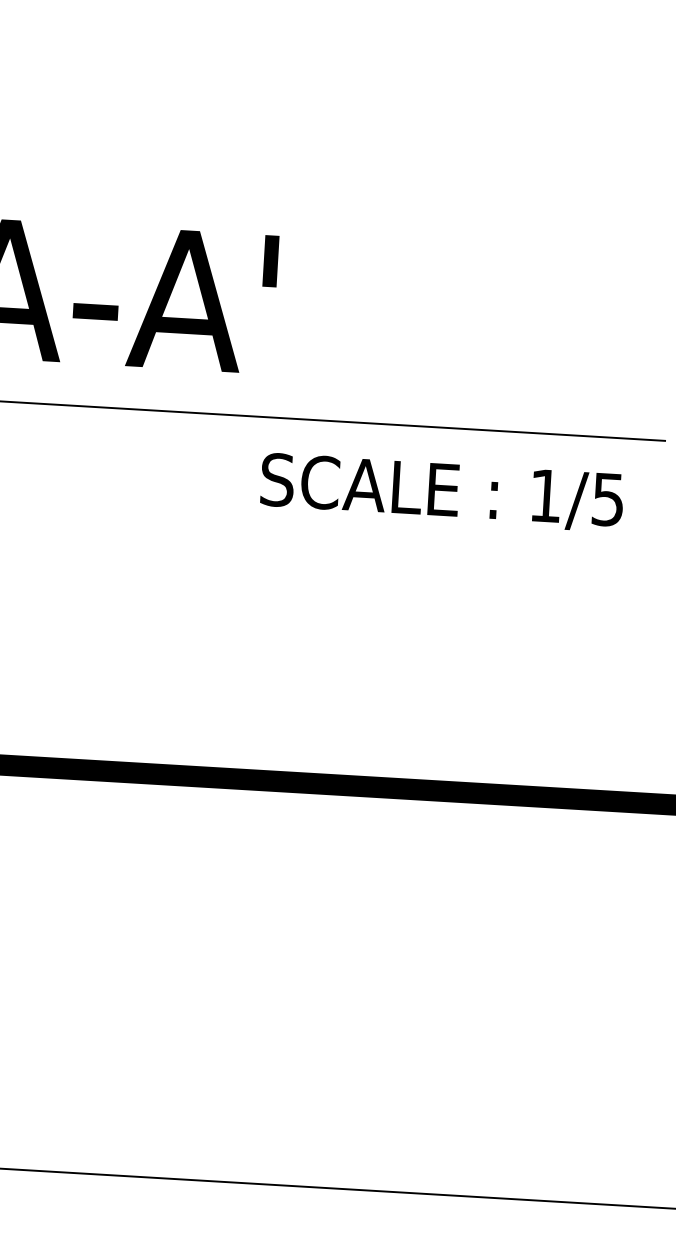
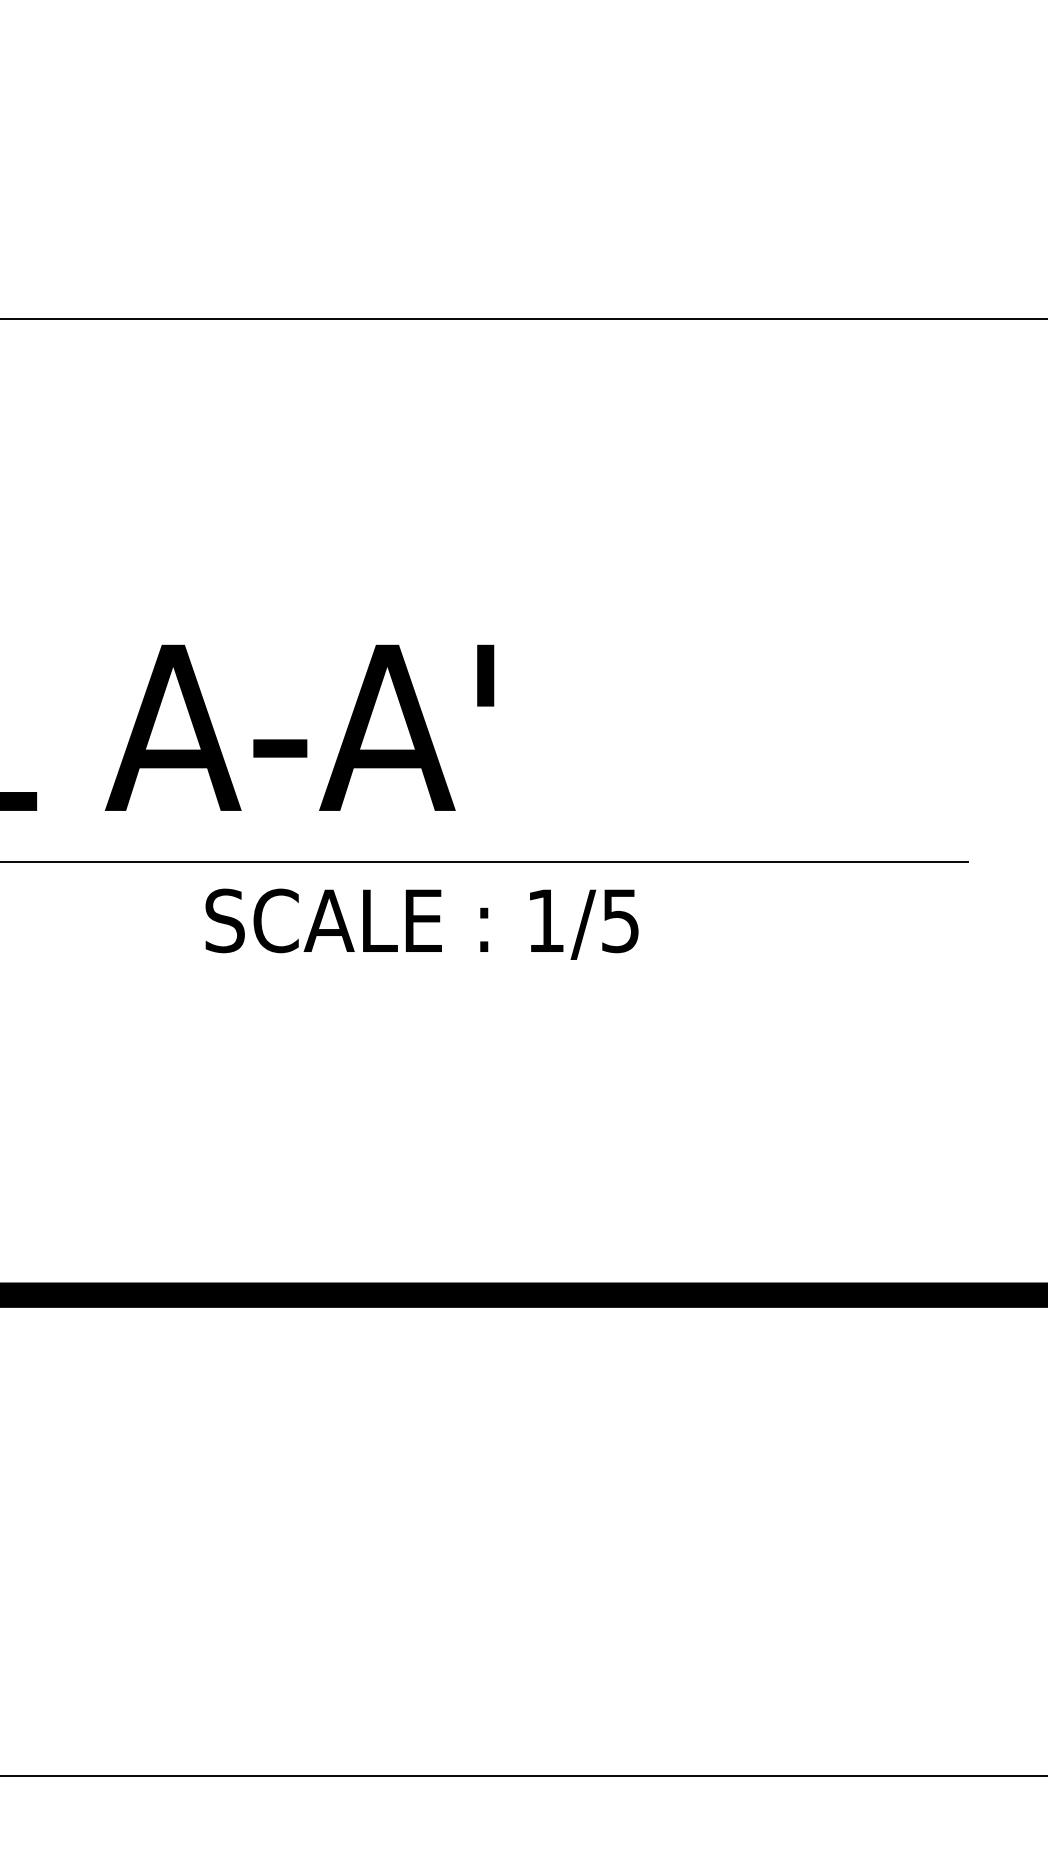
text: (441, 491) -> (421, 923), moved

